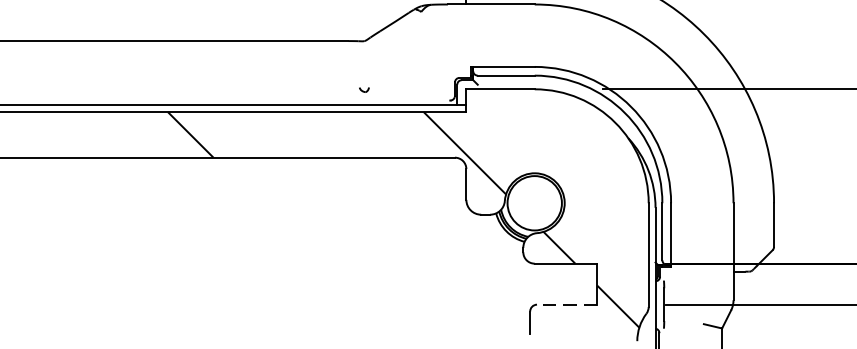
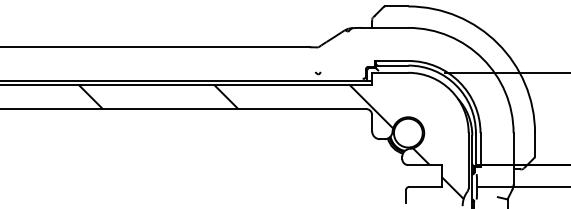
line: (567, 304) -> (425, 186), dashed -> solid

